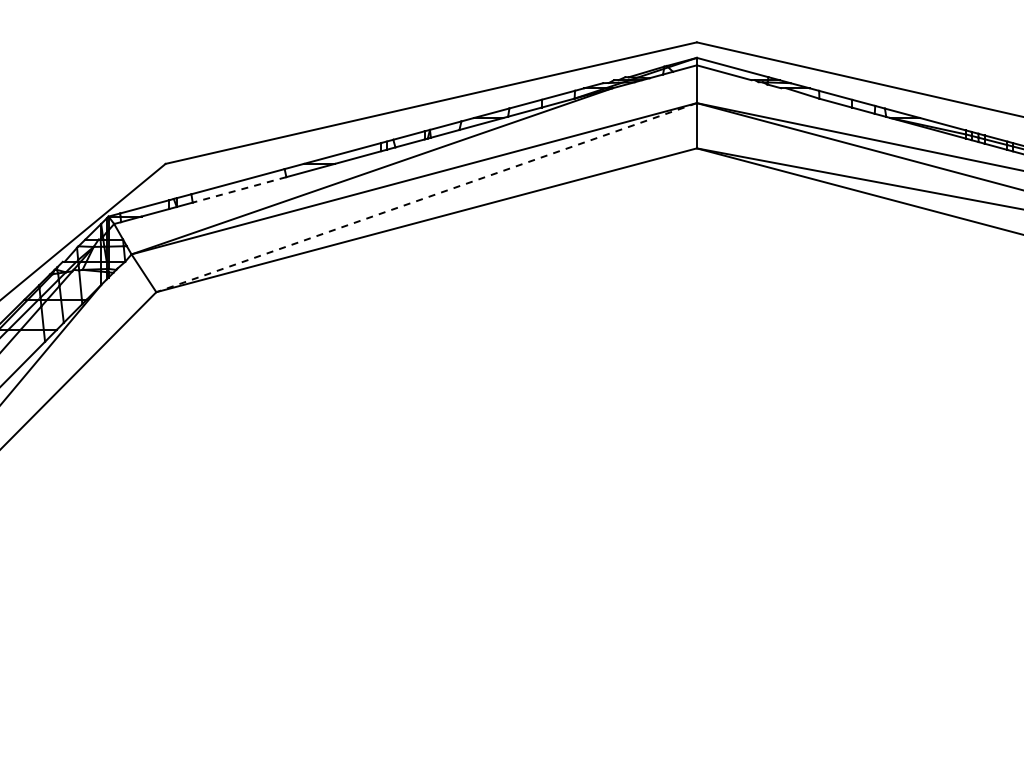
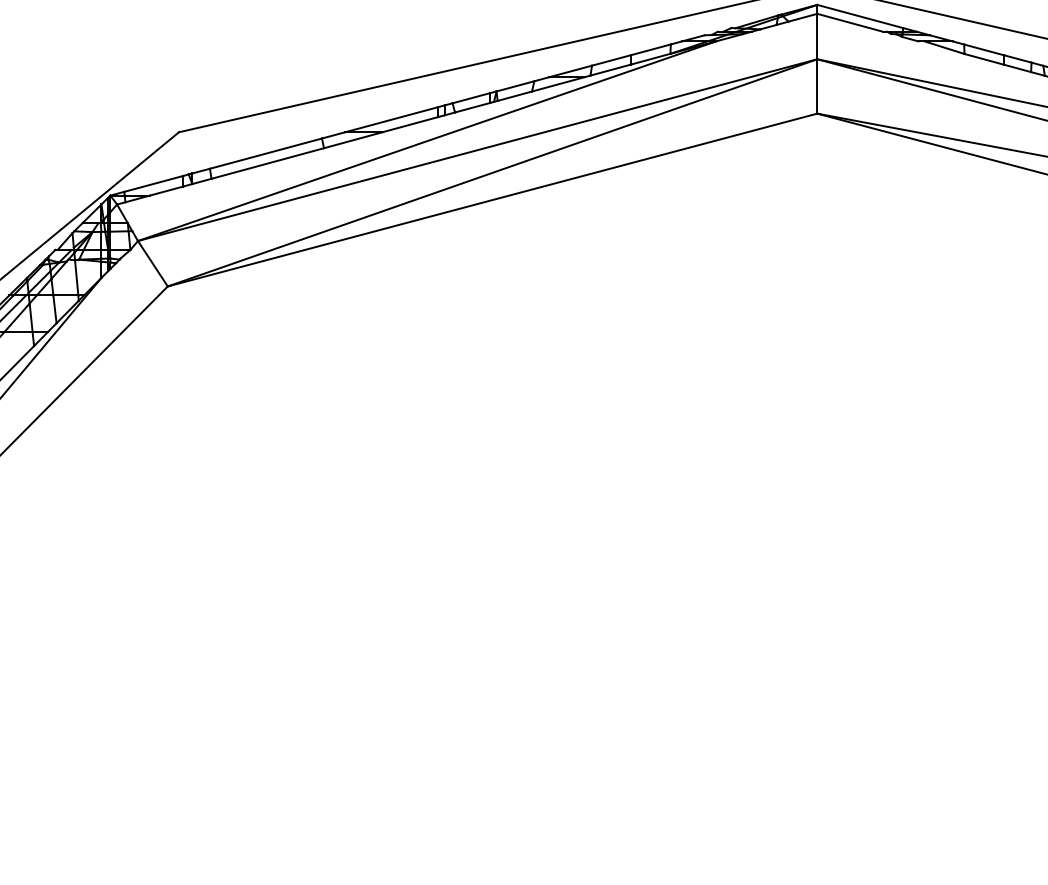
line: (239, 189) -> (267, 163), dashed -> solid
line: (426, 197) -> (492, 172), dashed -> solid

